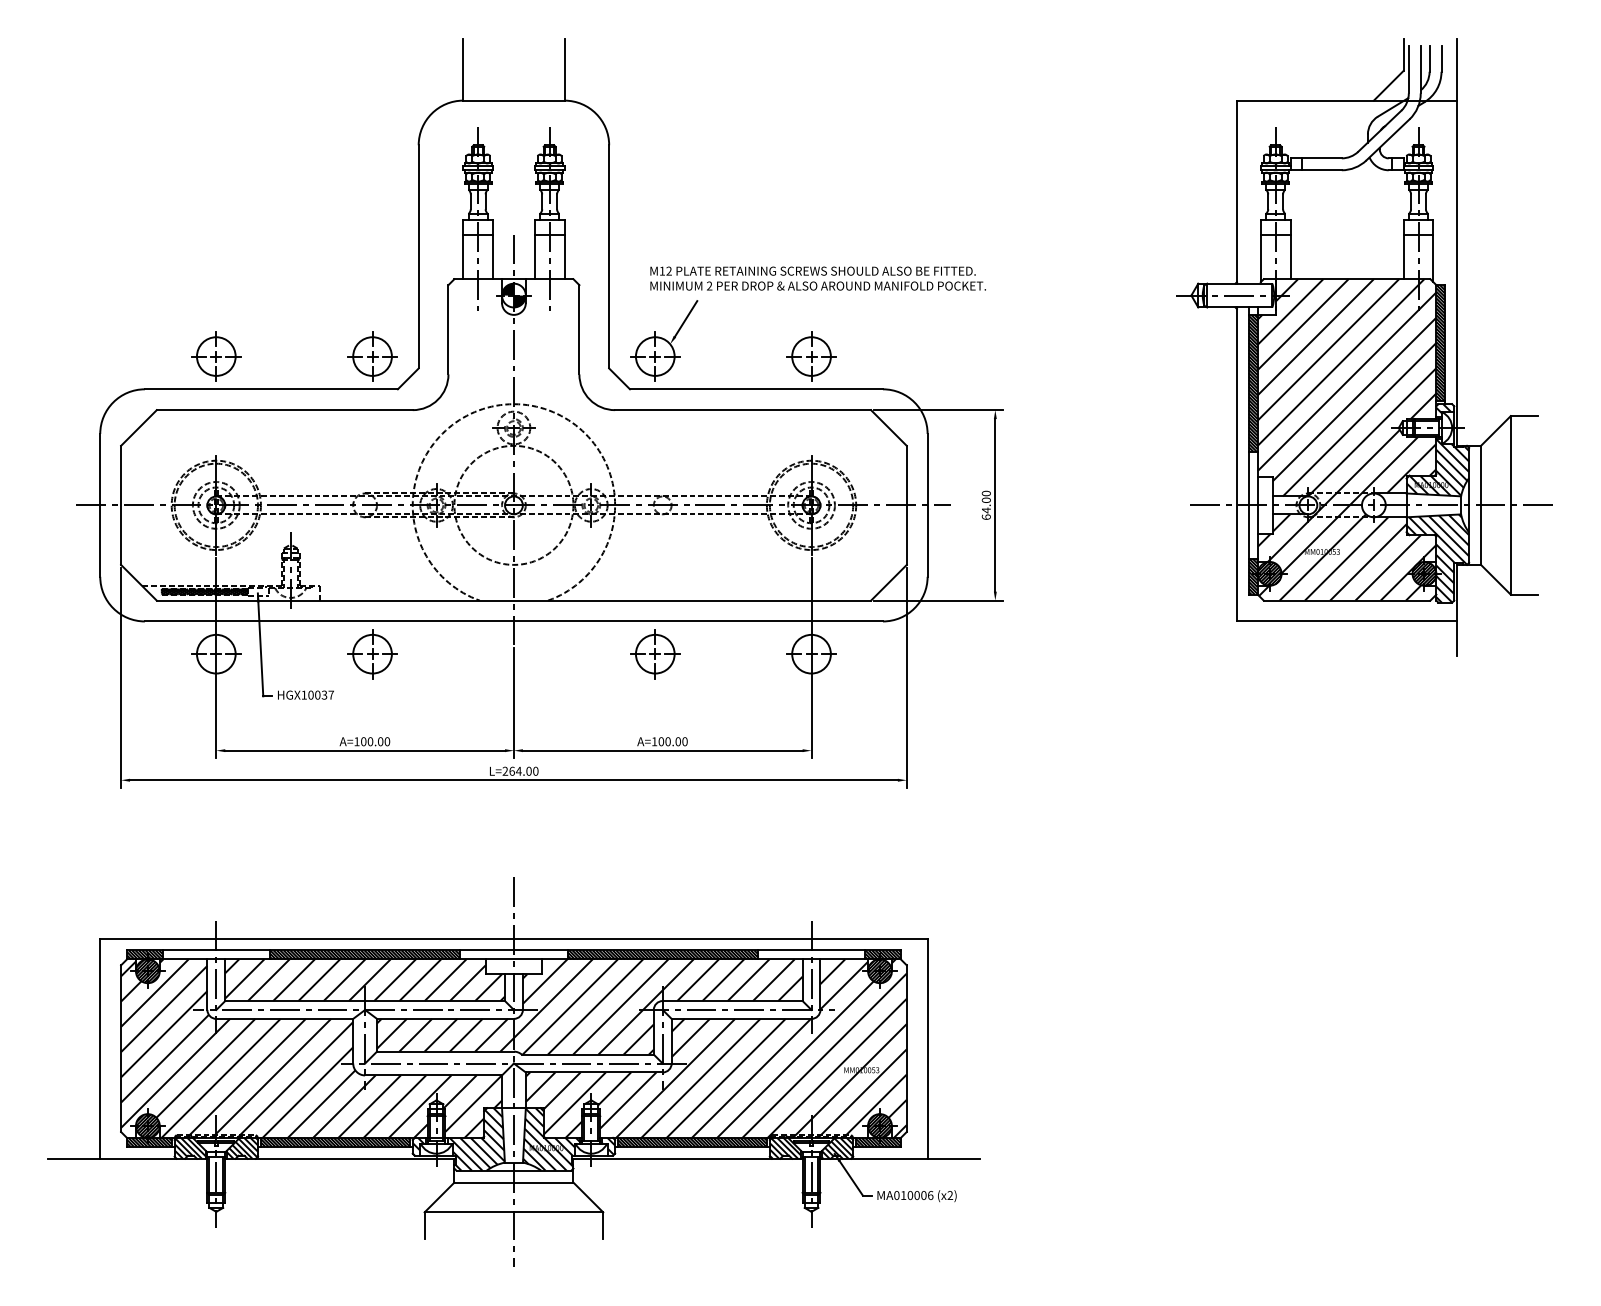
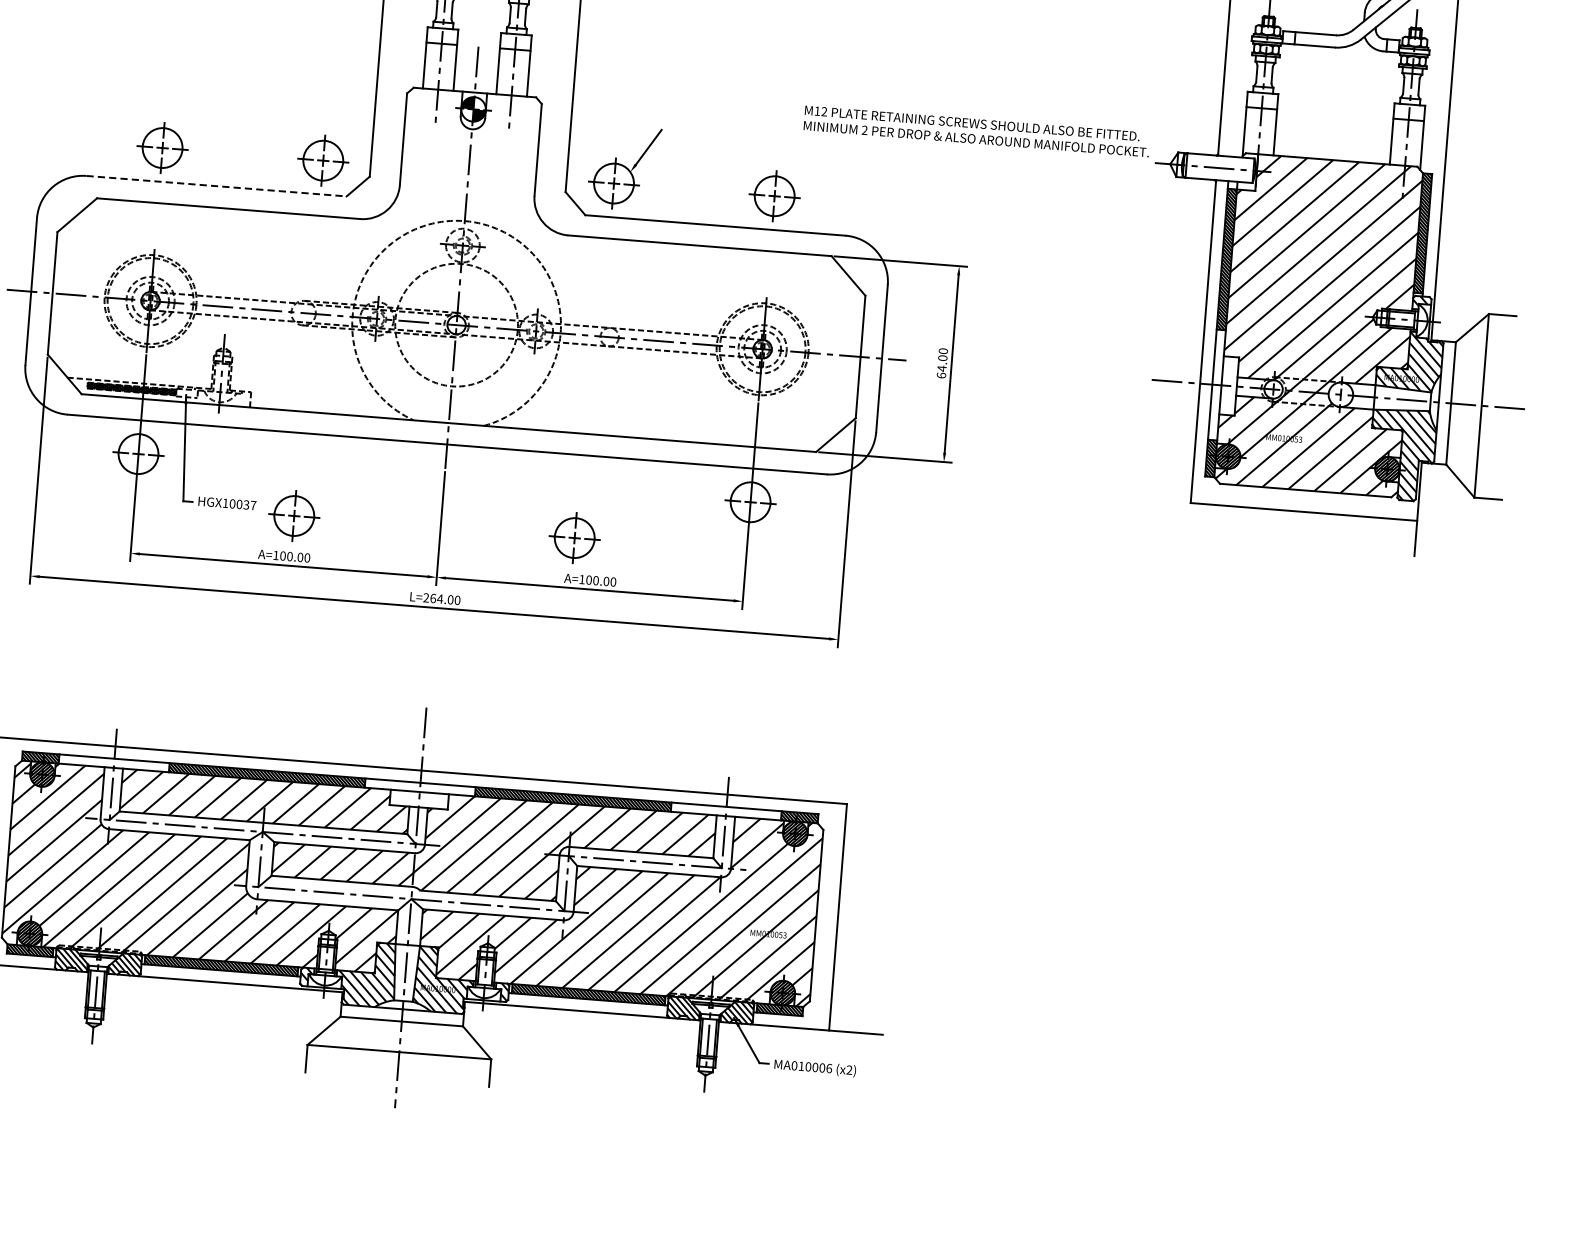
text: (817, 278) -> (976, 131), moved
line: (271, 389) -> (216, 186), solid -> dashed
part: (372, 654) -> (294, 516), moved
part: (655, 654) -> (574, 538), moved

